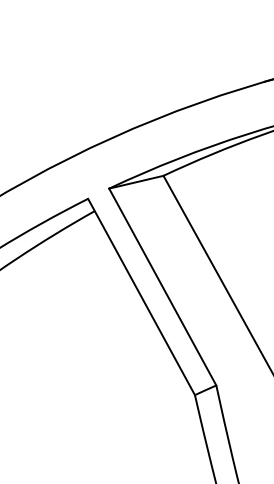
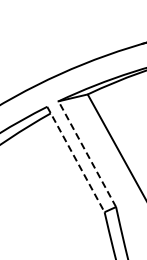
line: (163, 285) -> (87, 153), solid -> dashed
line: (142, 296) -> (76, 159), solid -> dashed

